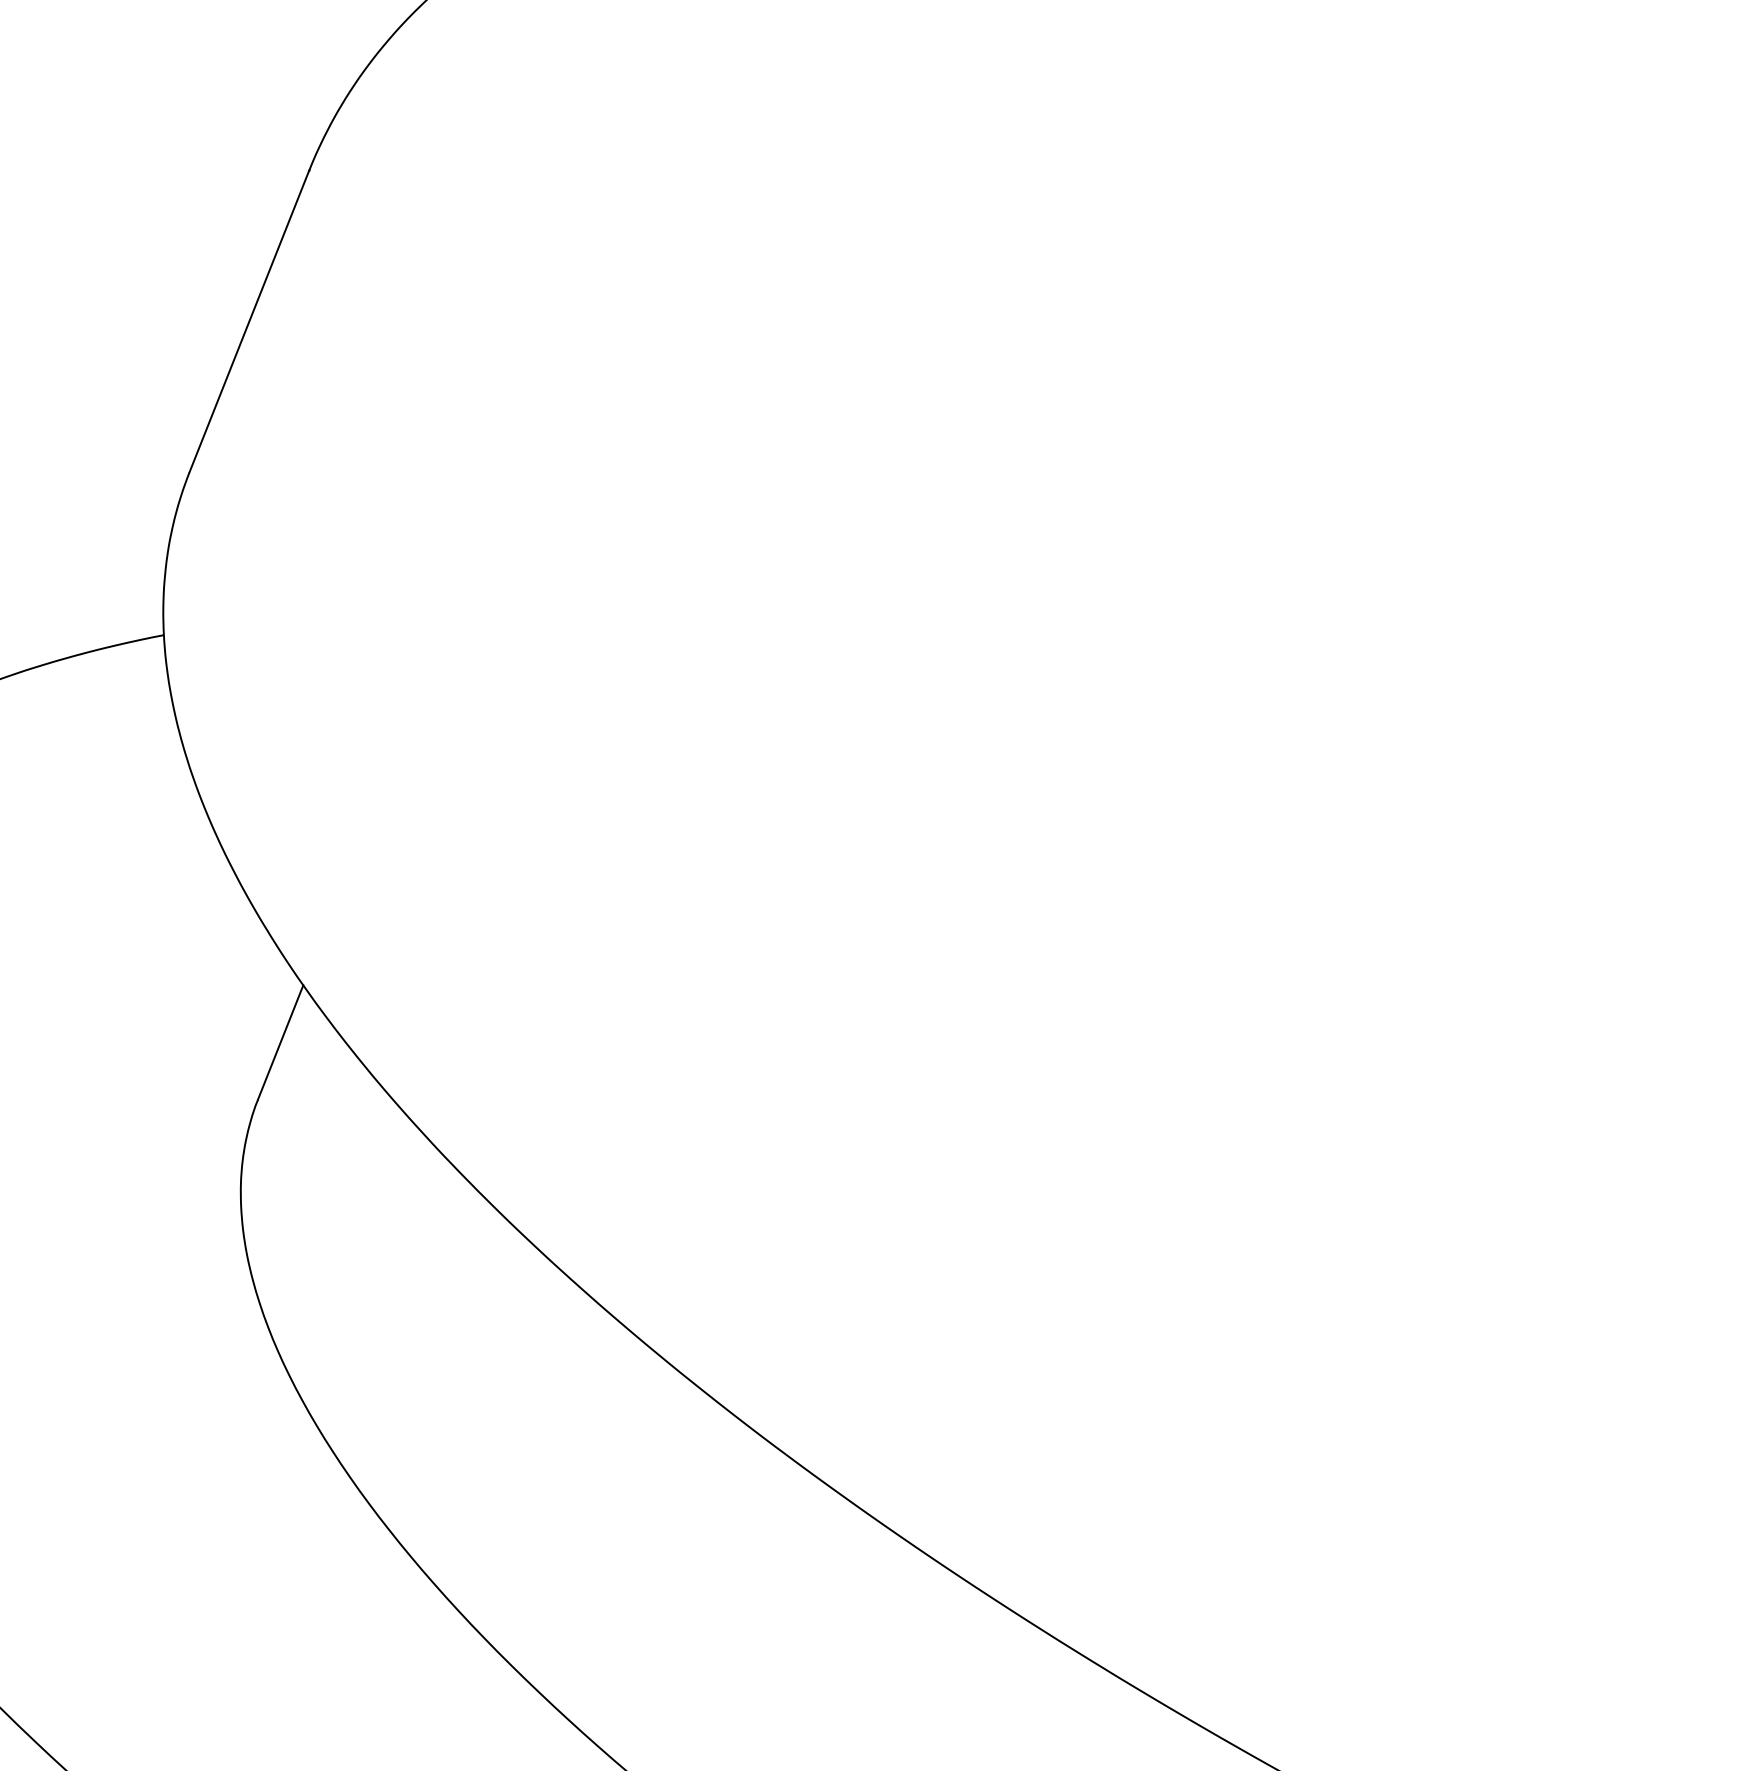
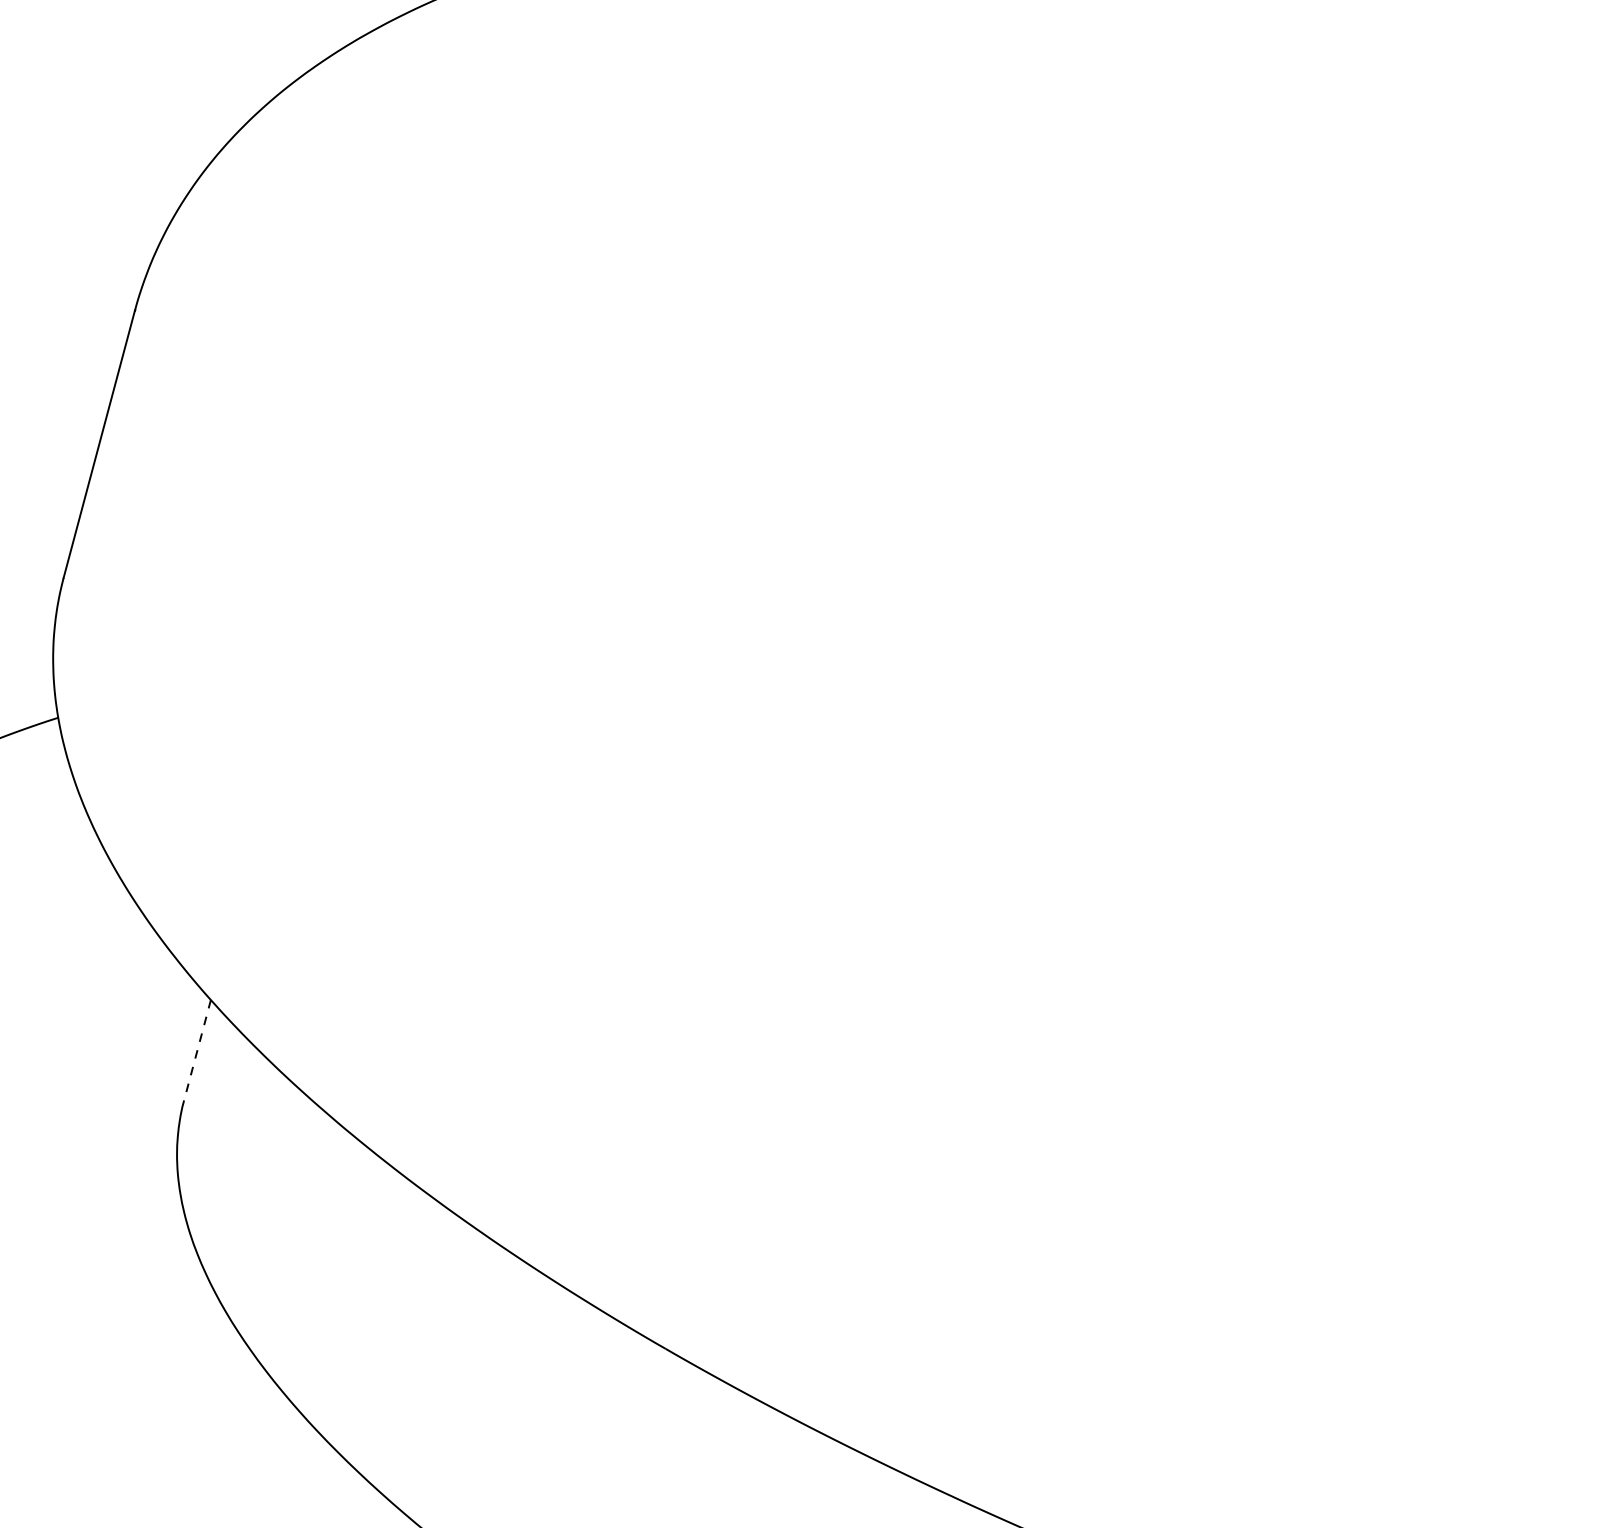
line: (280, 1043) -> (197, 1051), solid -> dashed

